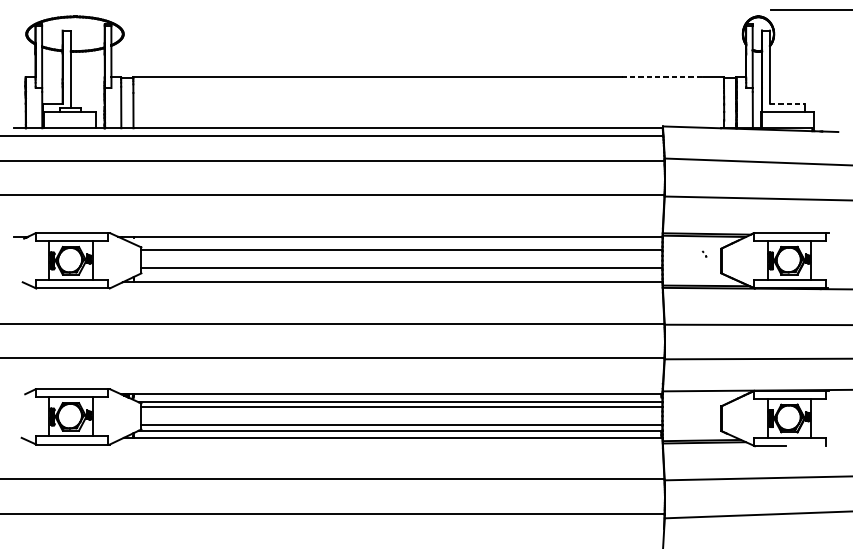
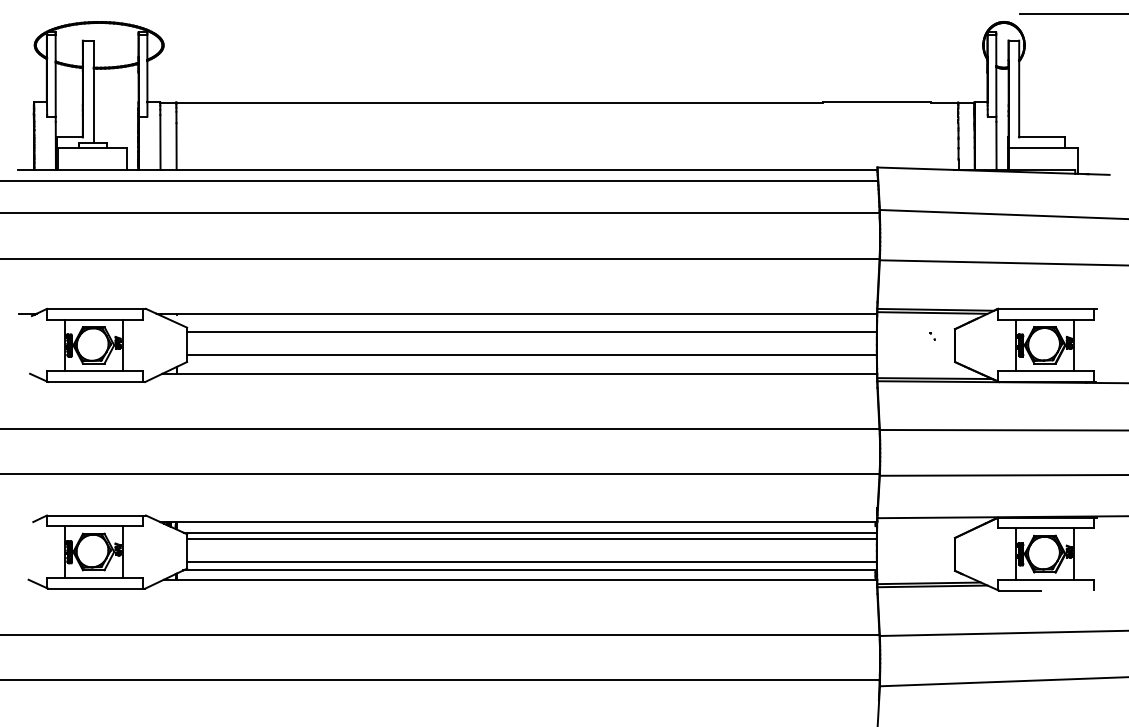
line: (662, 76) -> (876, 101), dashed -> solid
line: (787, 103) -> (1042, 137), dashed -> solid

